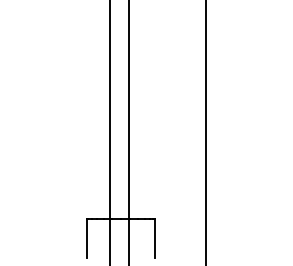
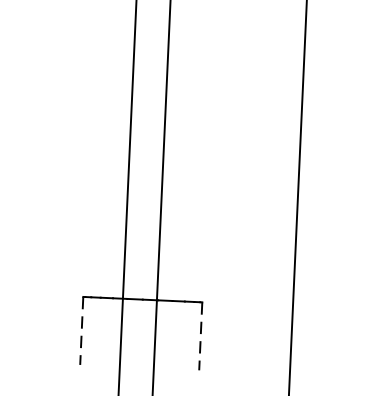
line: (87, 238) -> (82, 331), solid -> dashed
line: (154, 238) -> (200, 336), solid -> dashed

